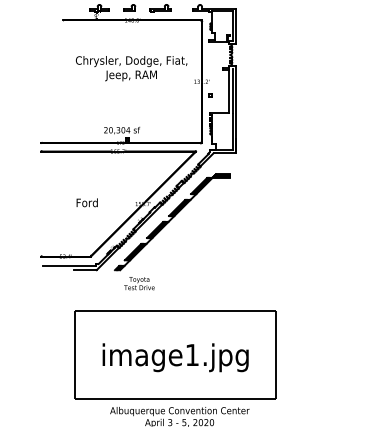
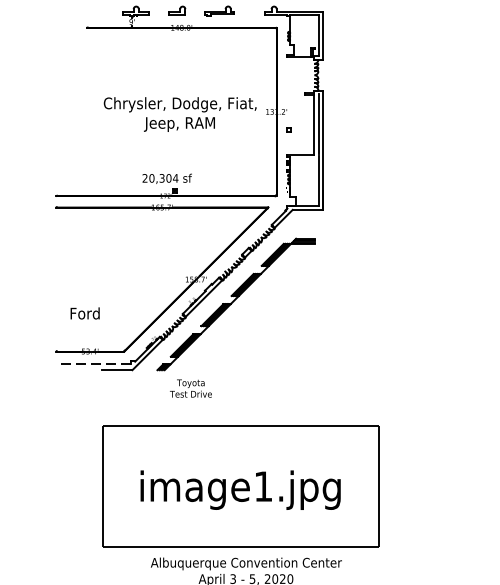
text: (131, 68) -> (180, 114), moved
text: (86, 202) -> (84, 313), moved
line: (68, 265) -> (93, 363), solid -> dashed

